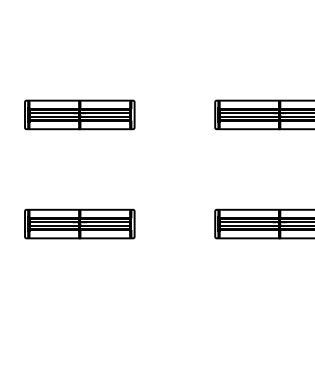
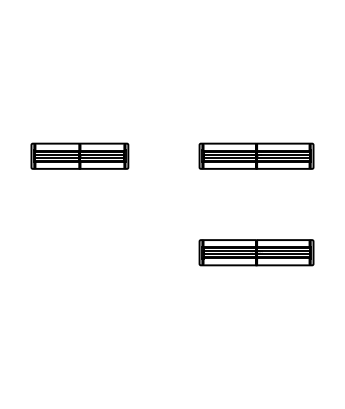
part: (79, 223) -> (79, 252), removed

